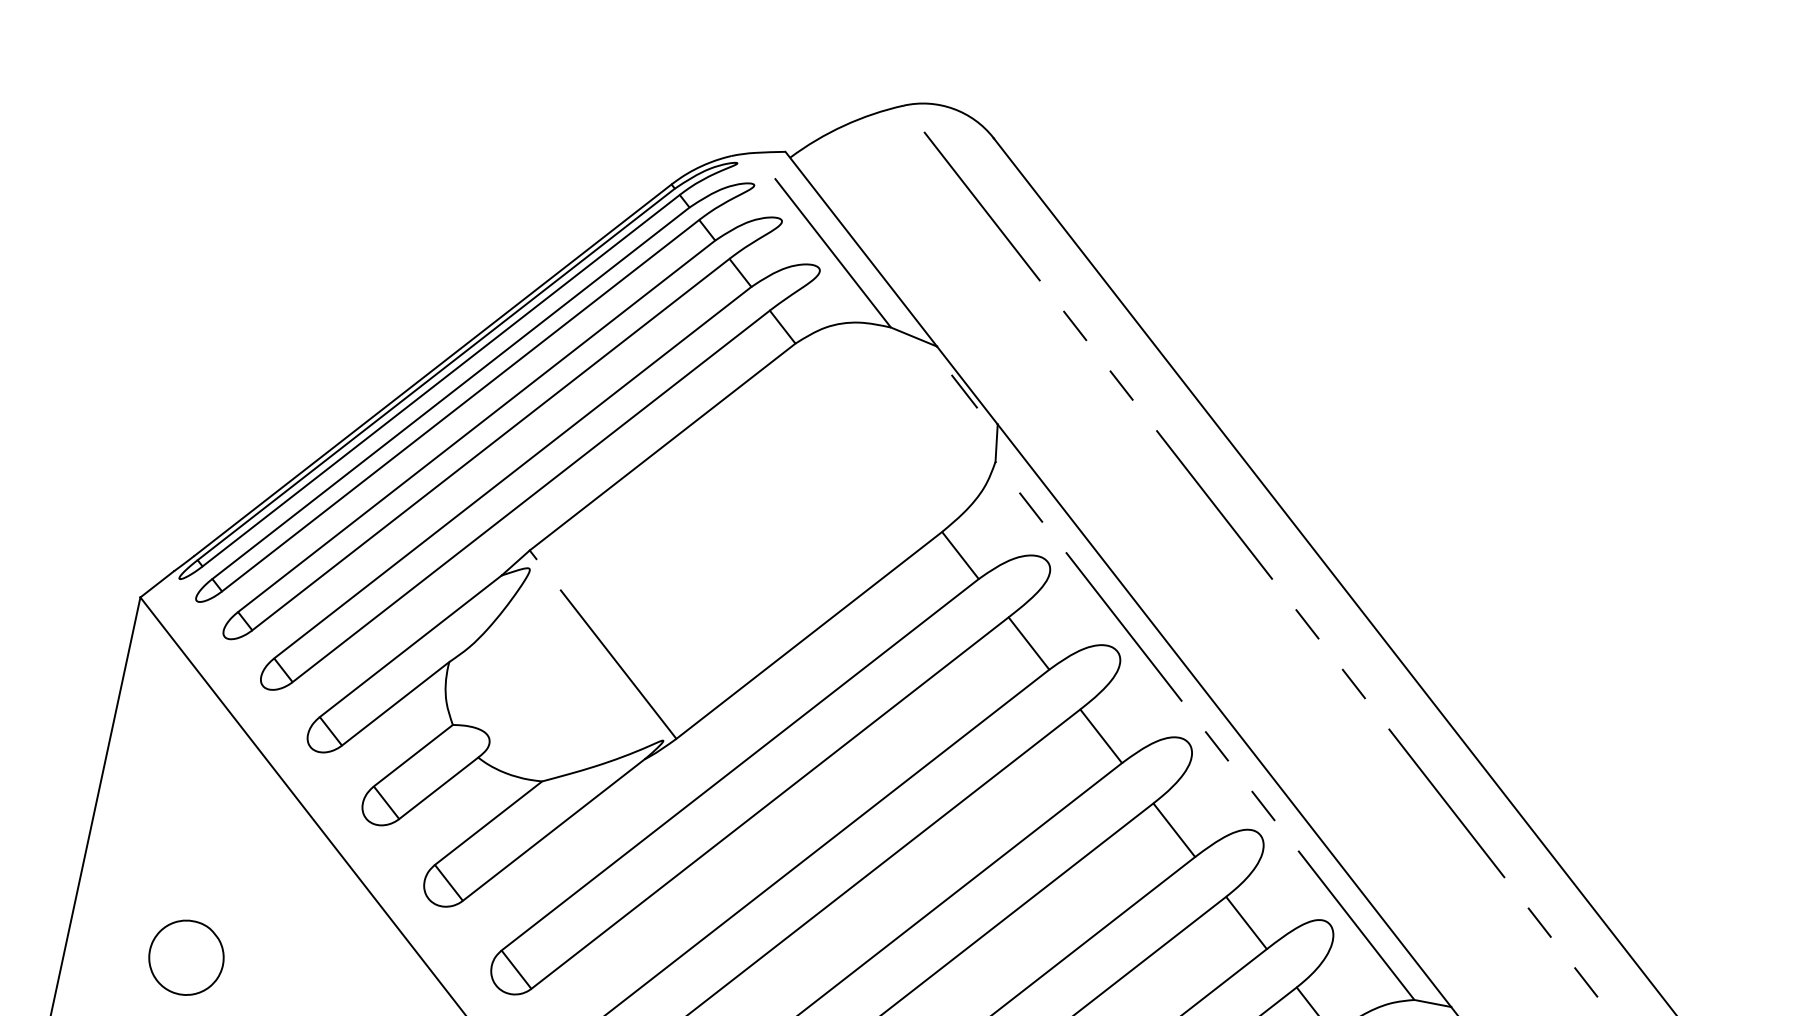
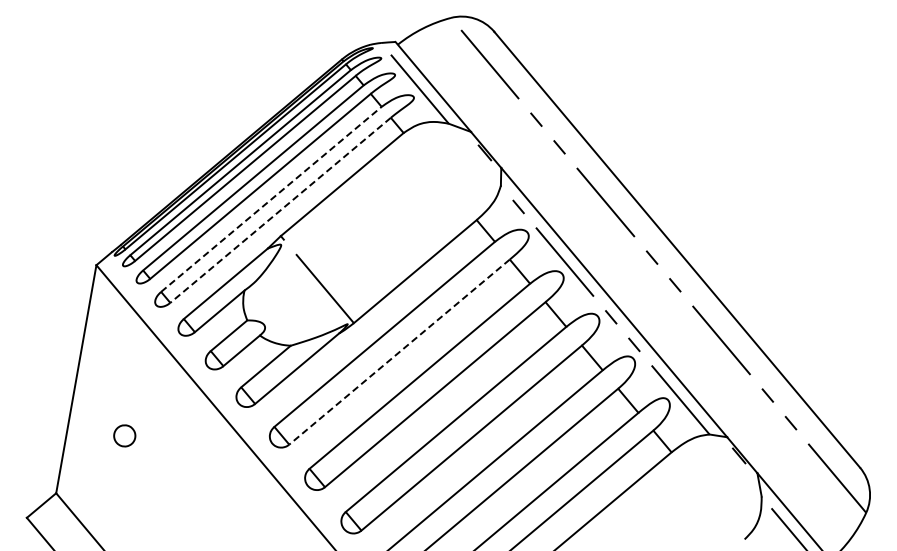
line: (512, 472) -> (271, 199), solid -> dashed
line: (531, 496) -> (280, 210), solid -> dashed
line: (769, 803) -> (399, 352), solid -> dashed
part: (186, 957) -> (124, 435), size x0.6

